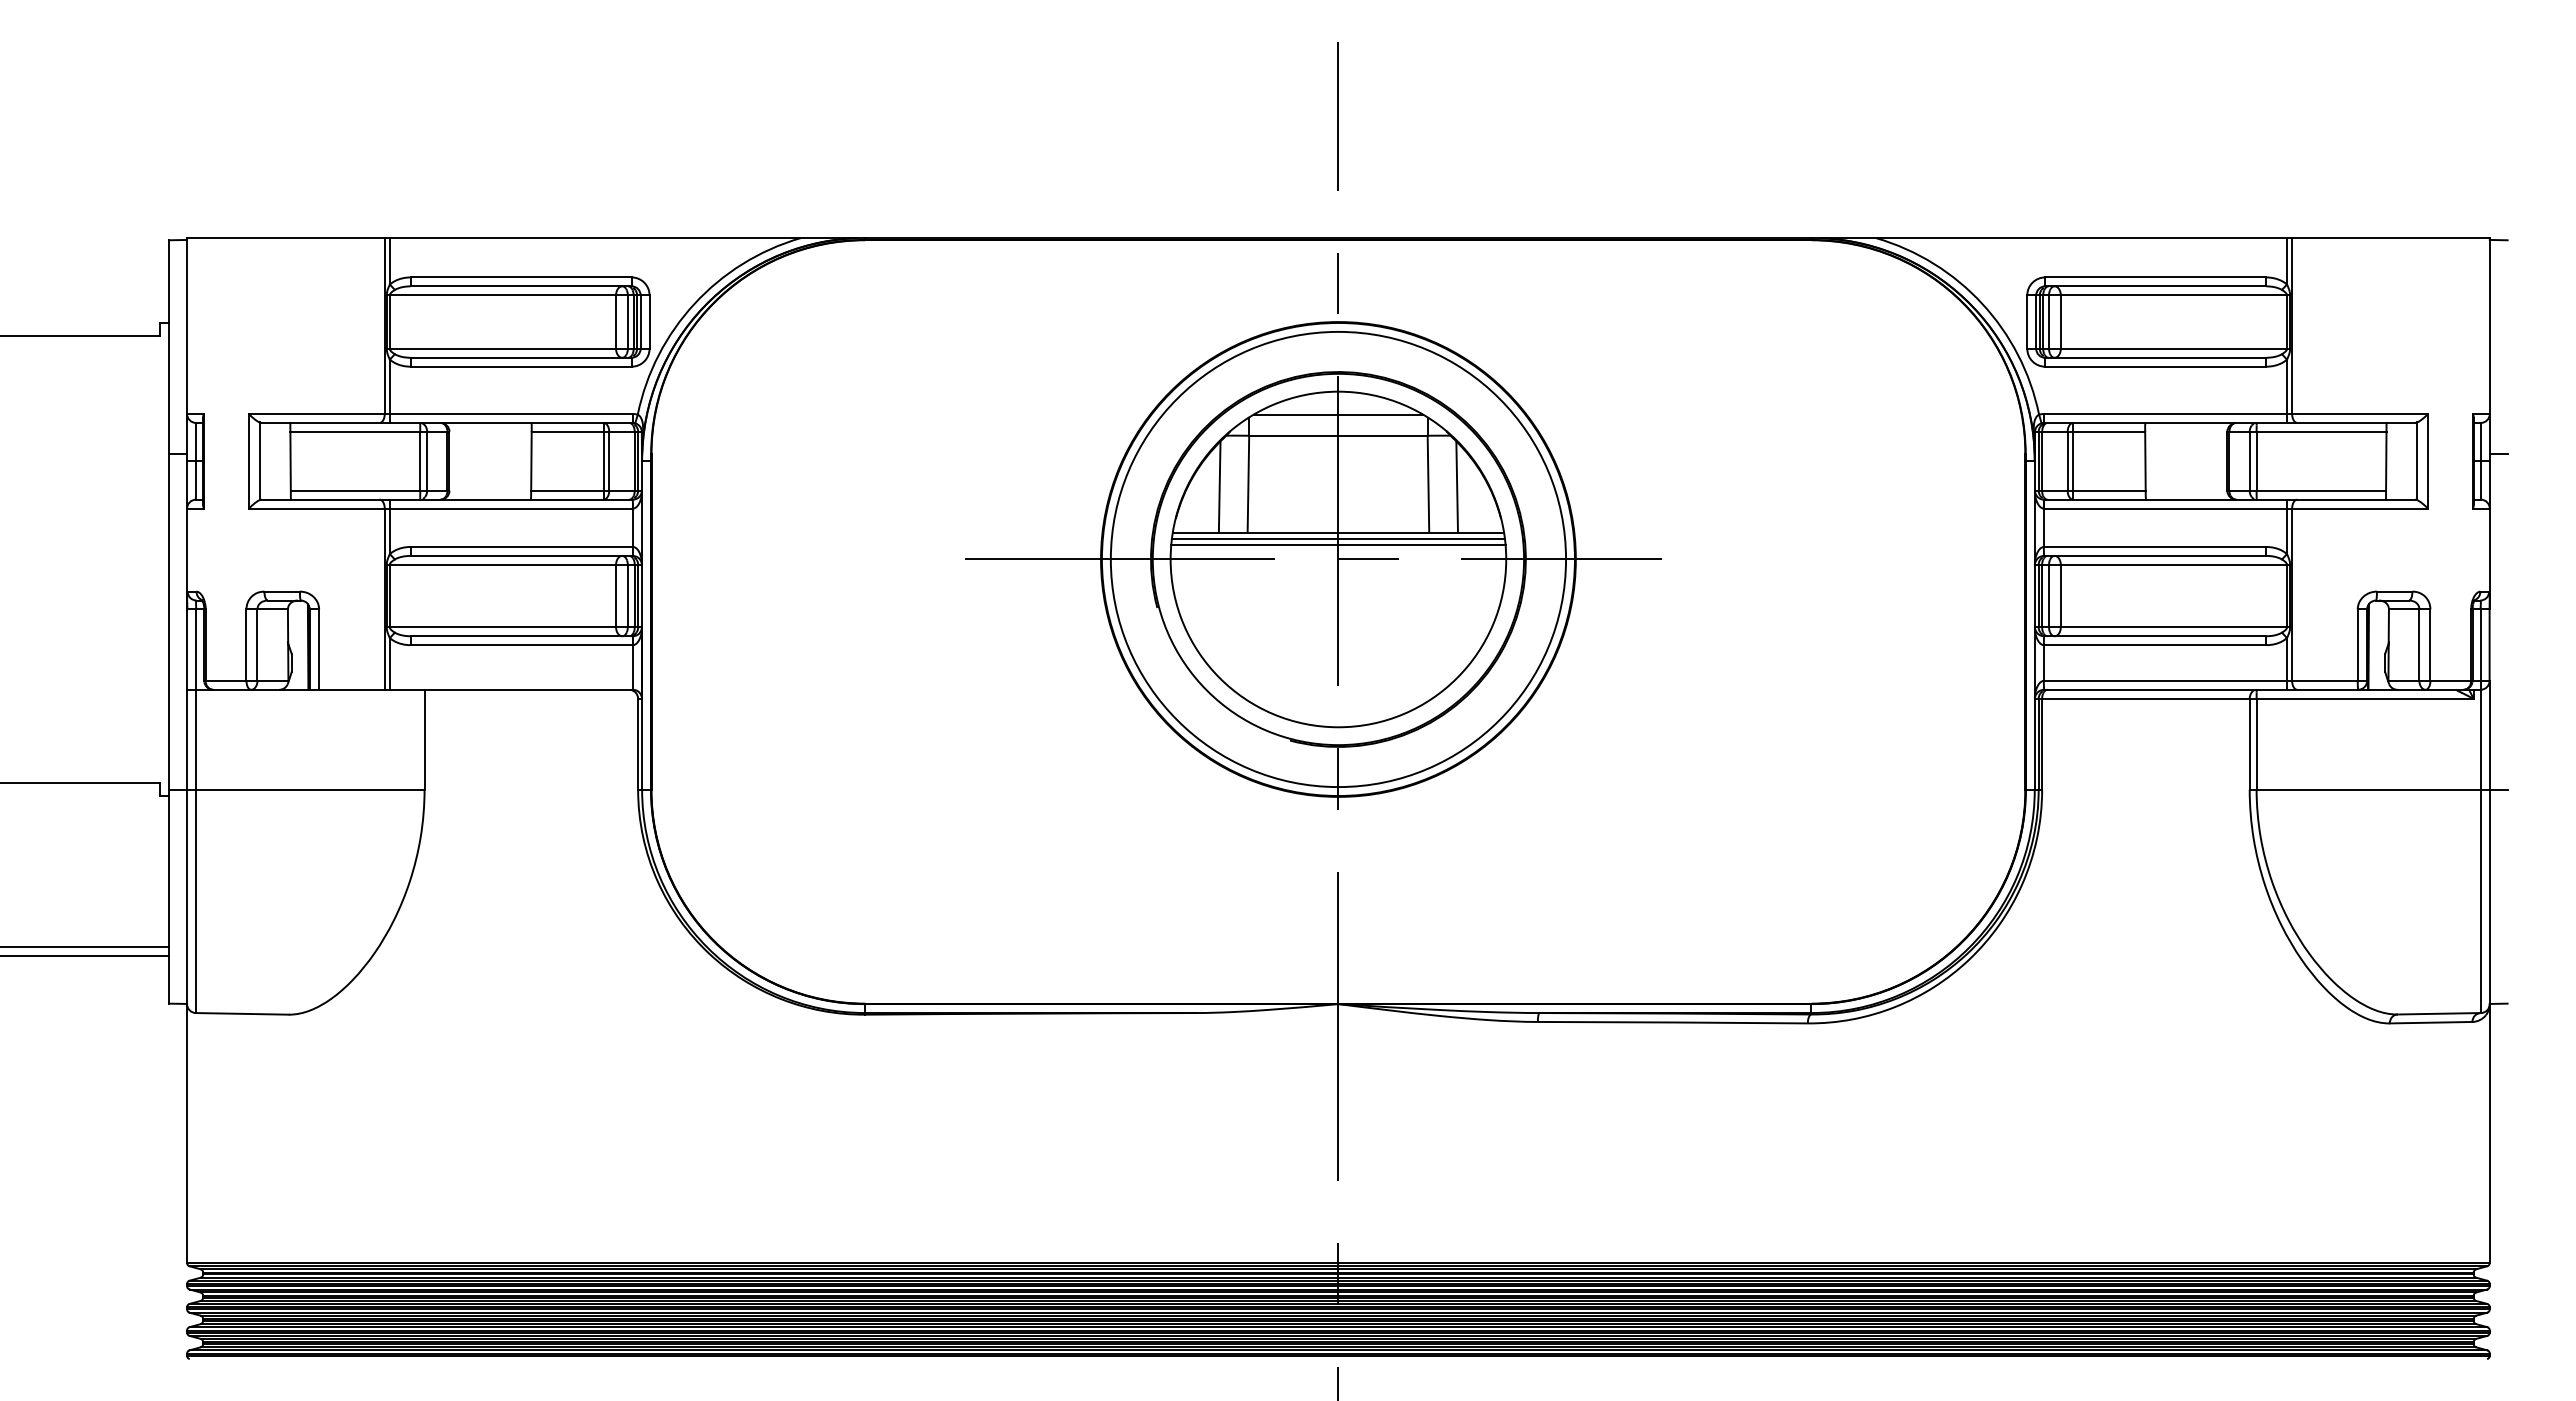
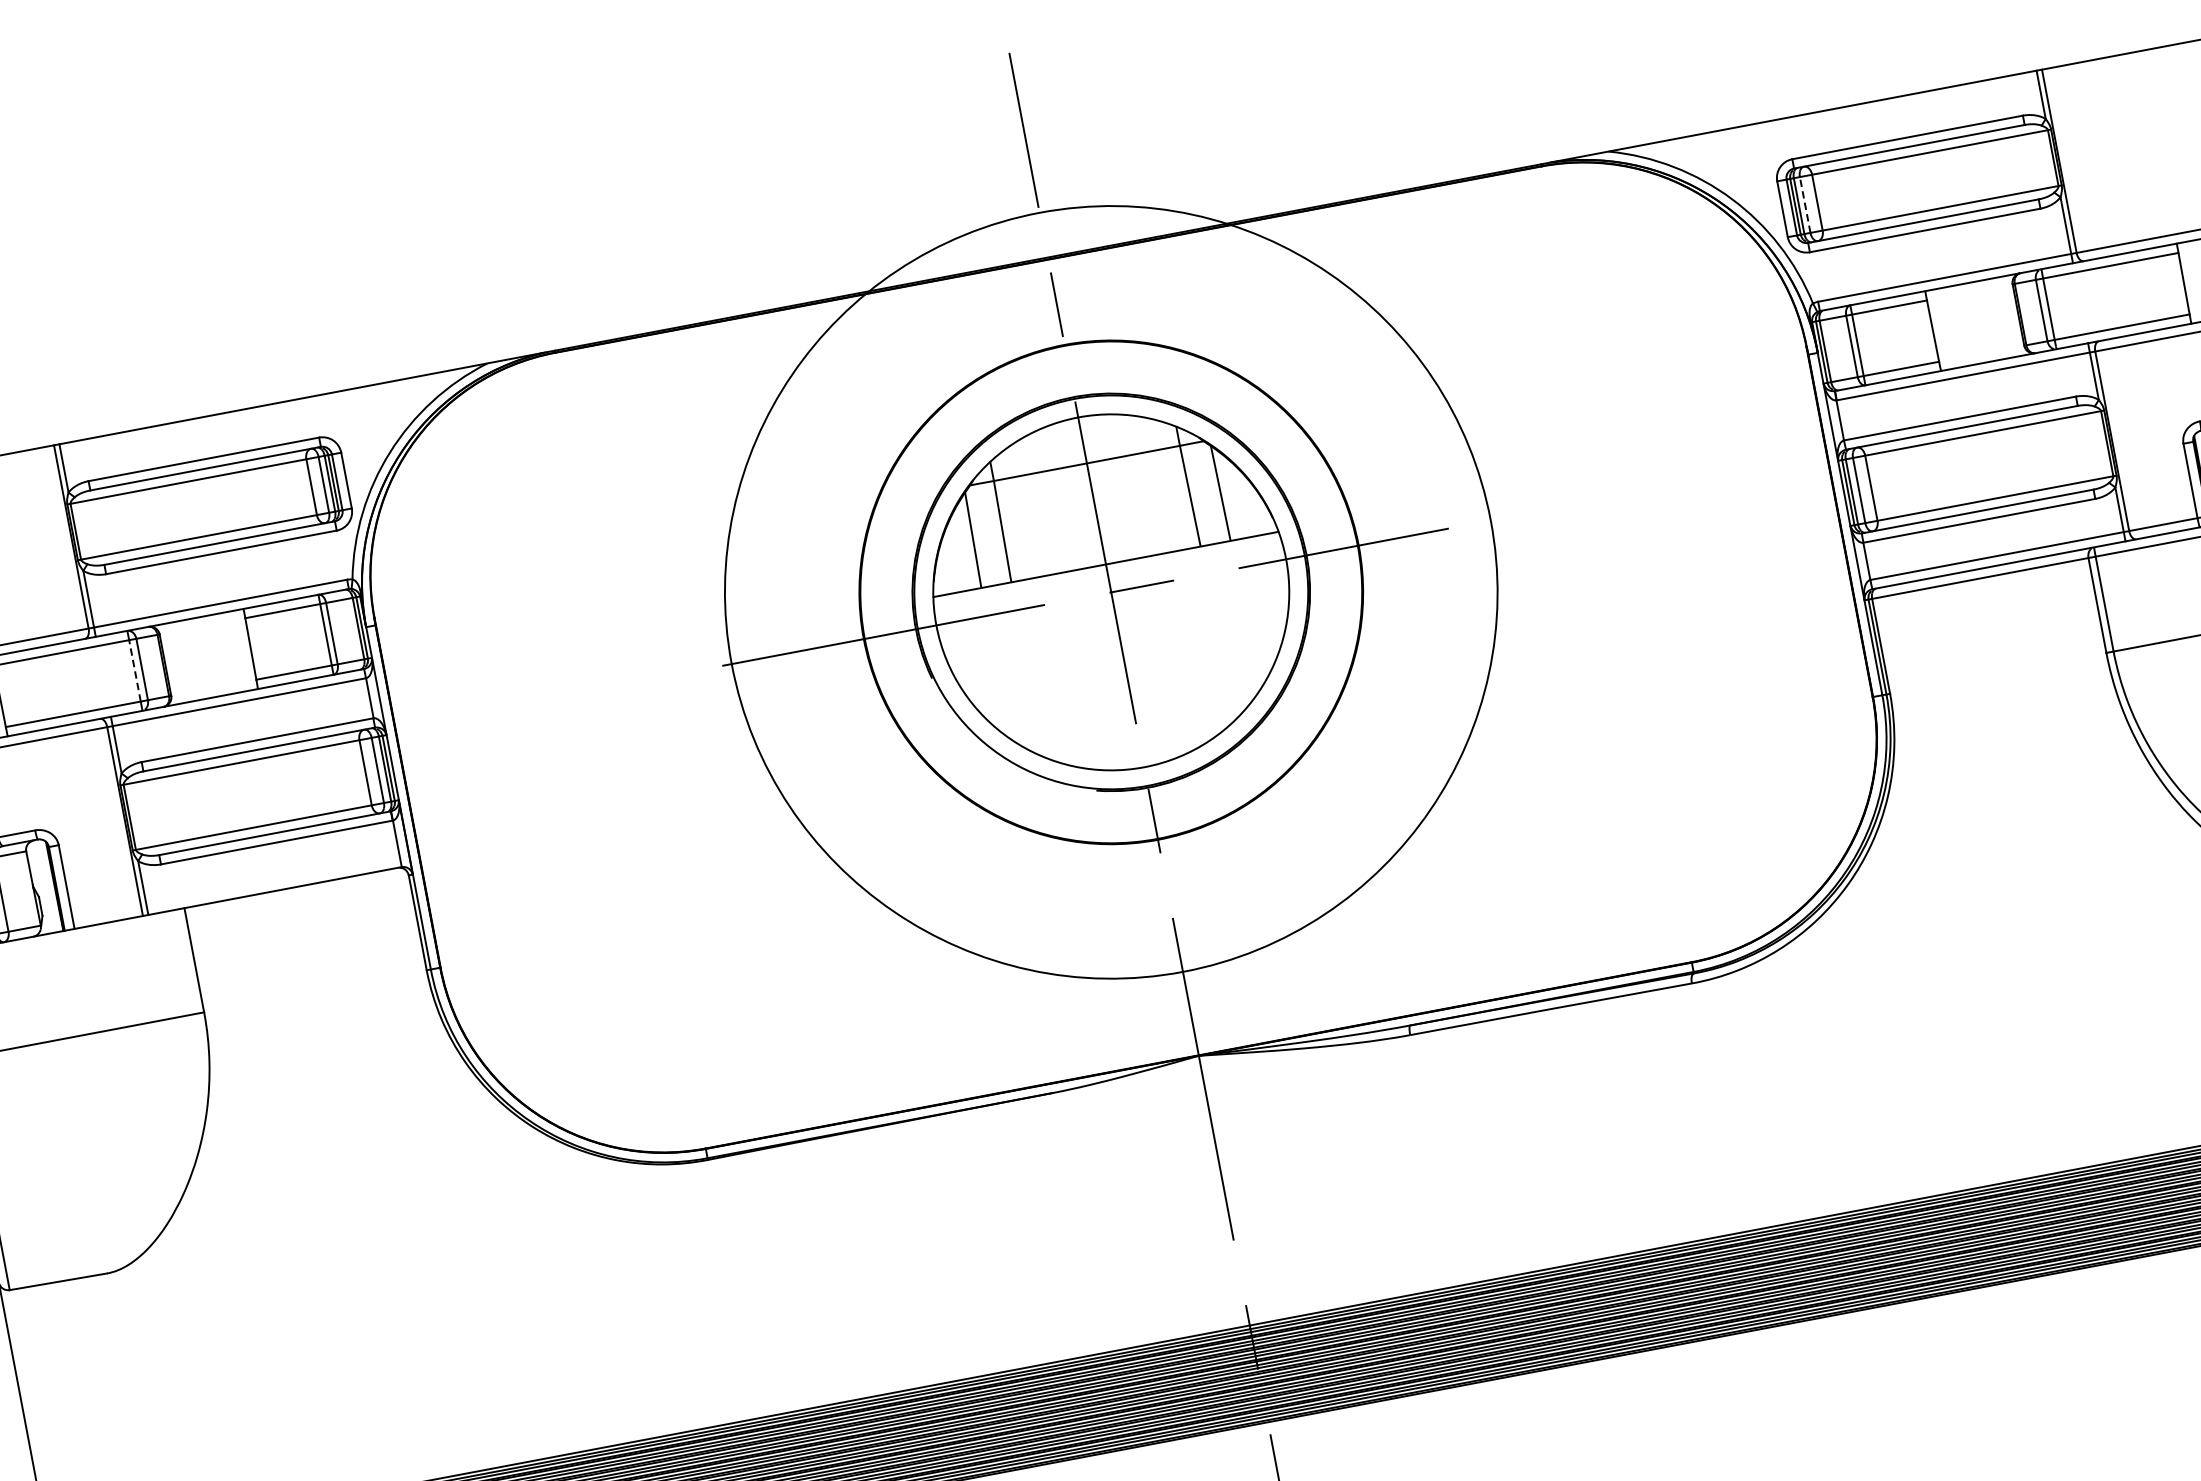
line: (2049, 322) -> (1805, 205), solid -> dashed
line: (1338, 414) -> (1082, 441), removed
line: (420, 460) -> (135, 669), solid -> dashed
line: (1338, 539) -> (1107, 571), removed
line: (1338, 545) -> (1108, 577), removed
circle: (1338, 559) -> (1111, 592), size x1.6

